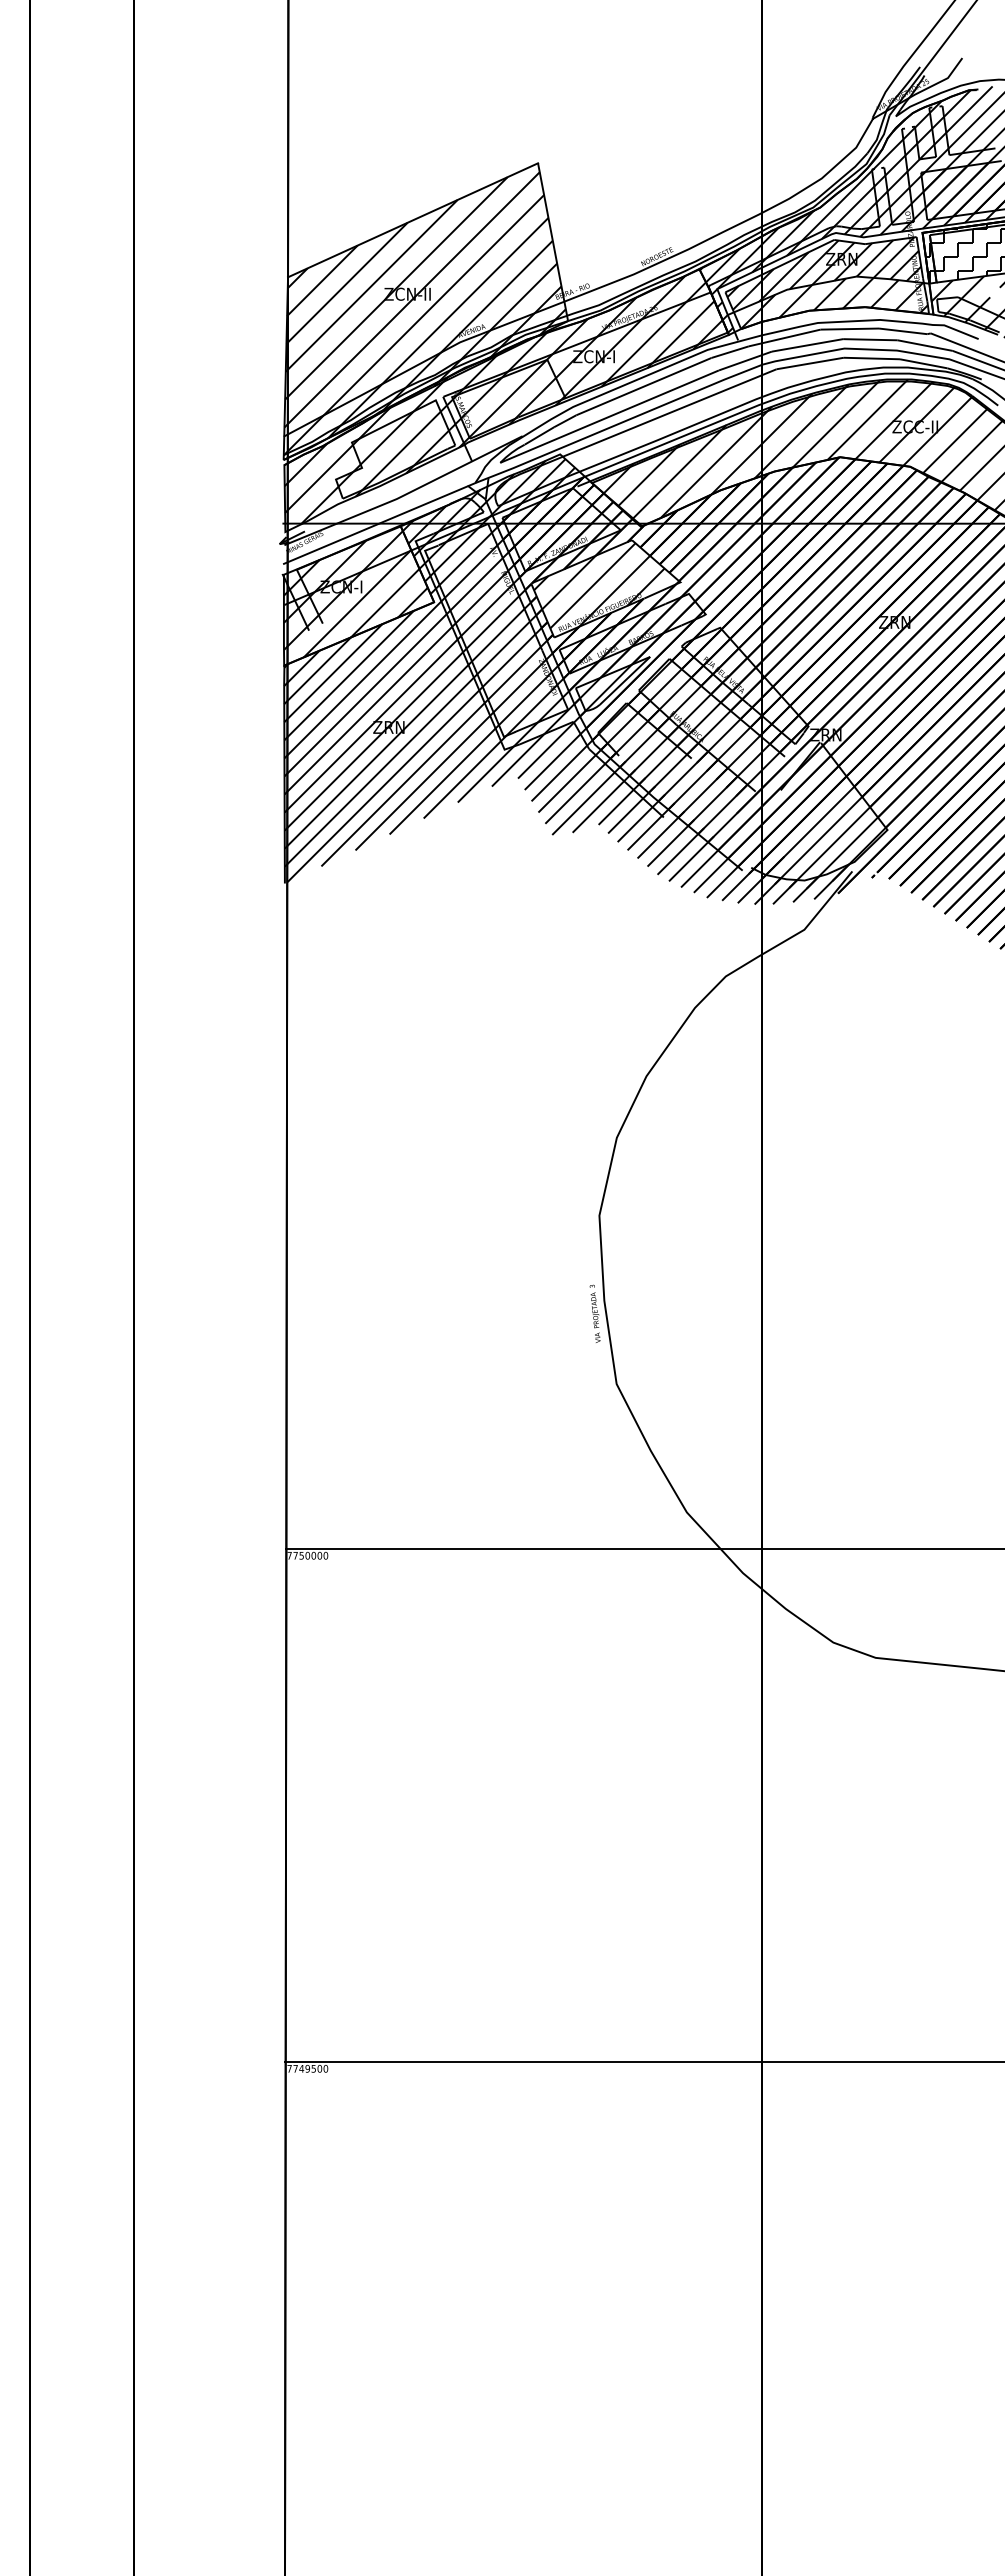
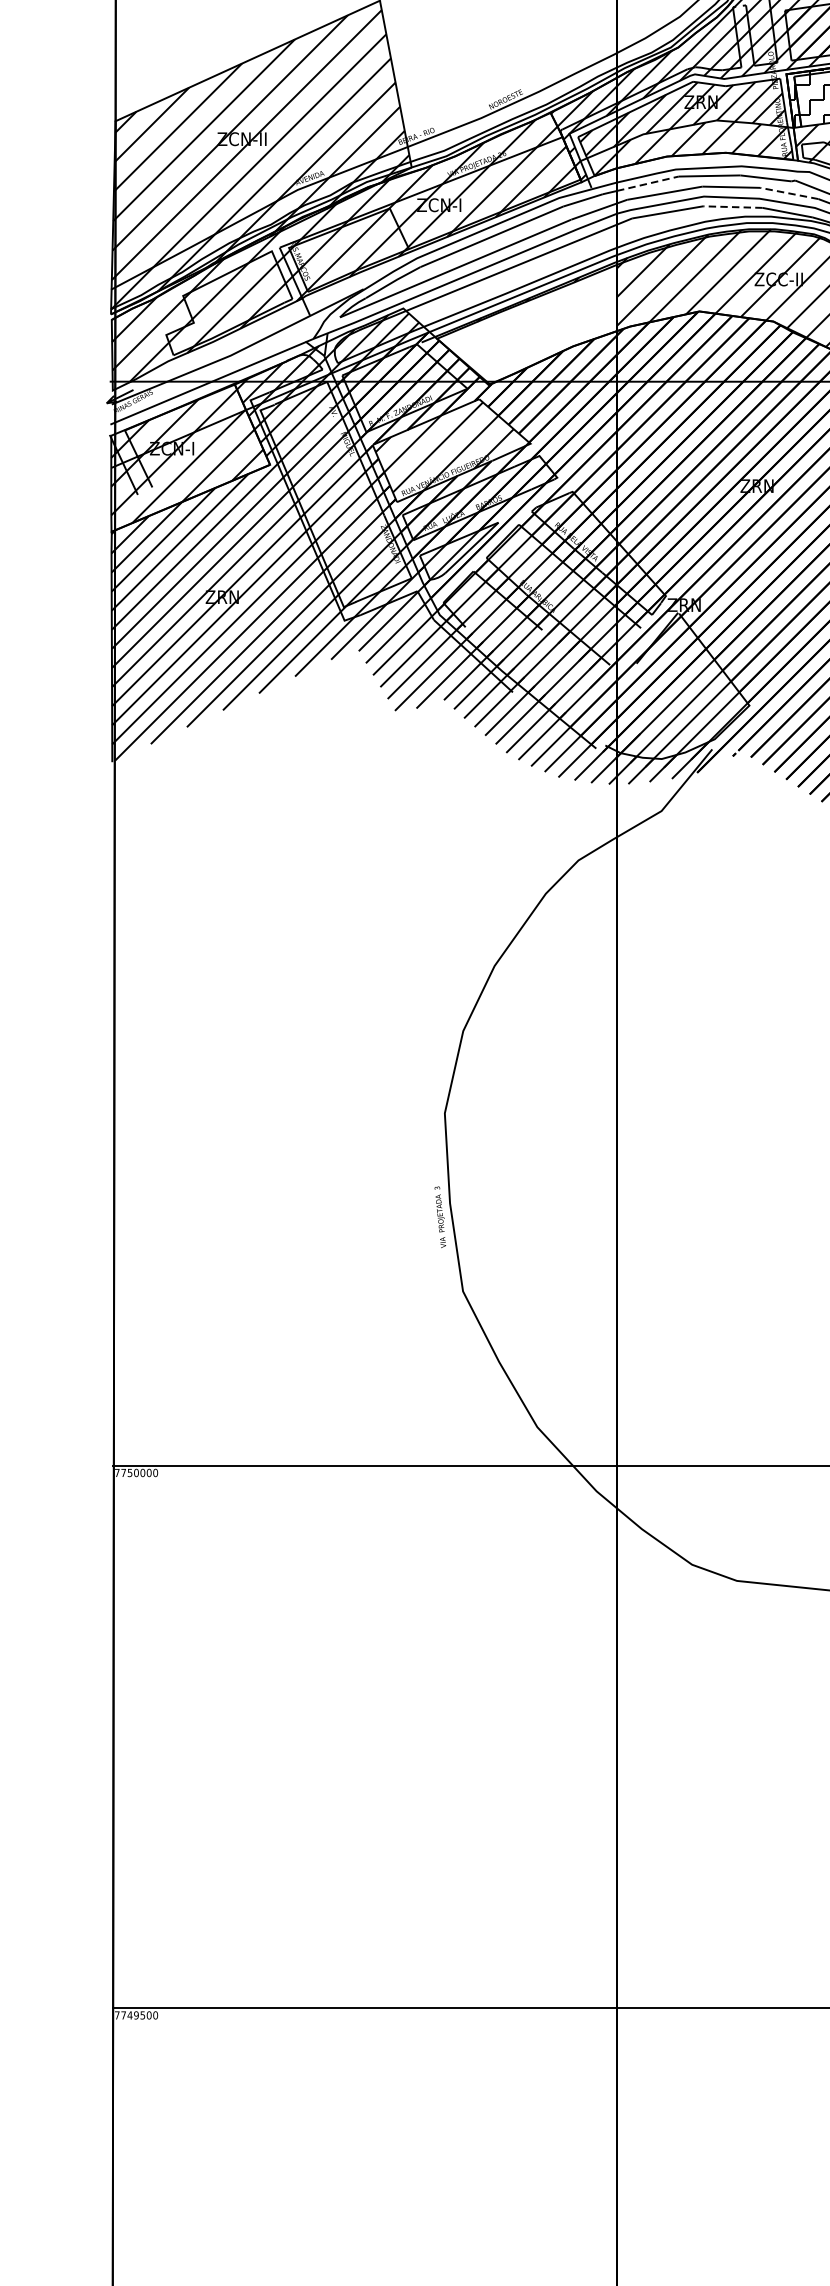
line: (791, 336) -> (647, 183), solid -> dashed
line: (924, 345) -> (788, 193), solid -> dashed
line: (871, 358) -> (732, 207), solid -> dashed
hatch: (682, 467) -> (532, 322), removed

